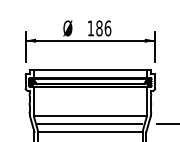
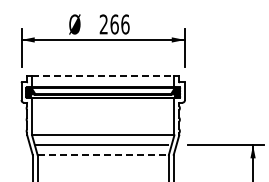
text: (94, 28) -> (108, 24), 186 -> 266
line: (90, 69) -> (103, 76), solid -> dashed
line: (90, 131) -> (103, 154), solid -> dashed

